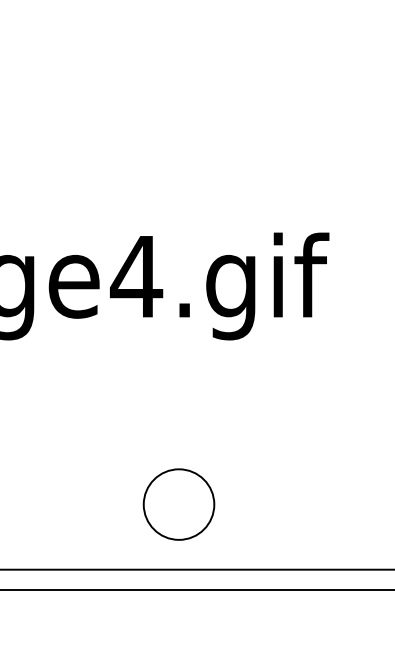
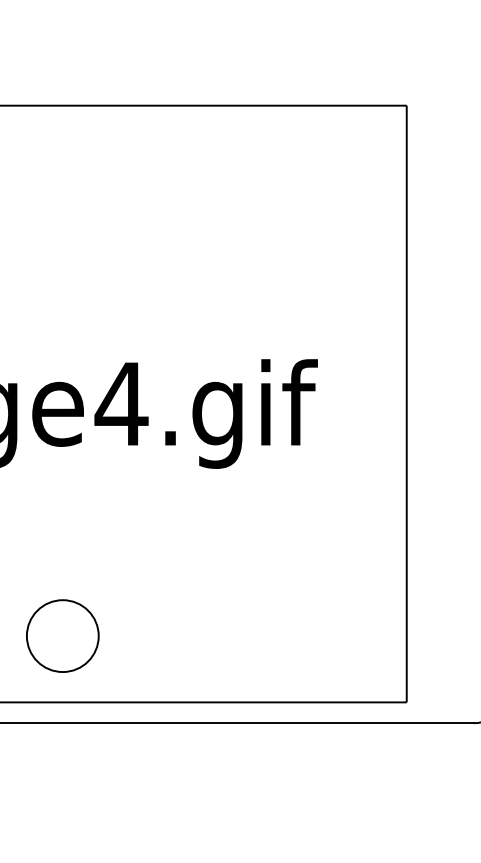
circle: (178, 504) -> (62, 635), moved

